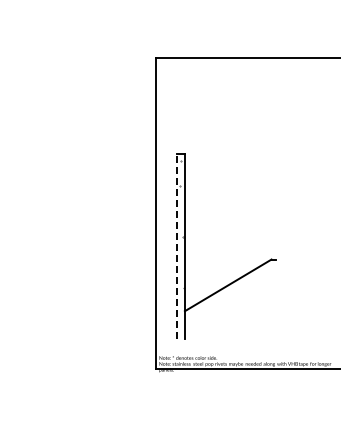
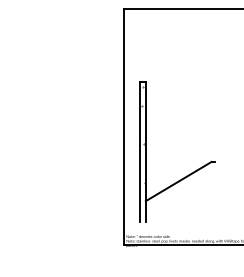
line: (177, 246) -> (140, 152), dashed -> solid

